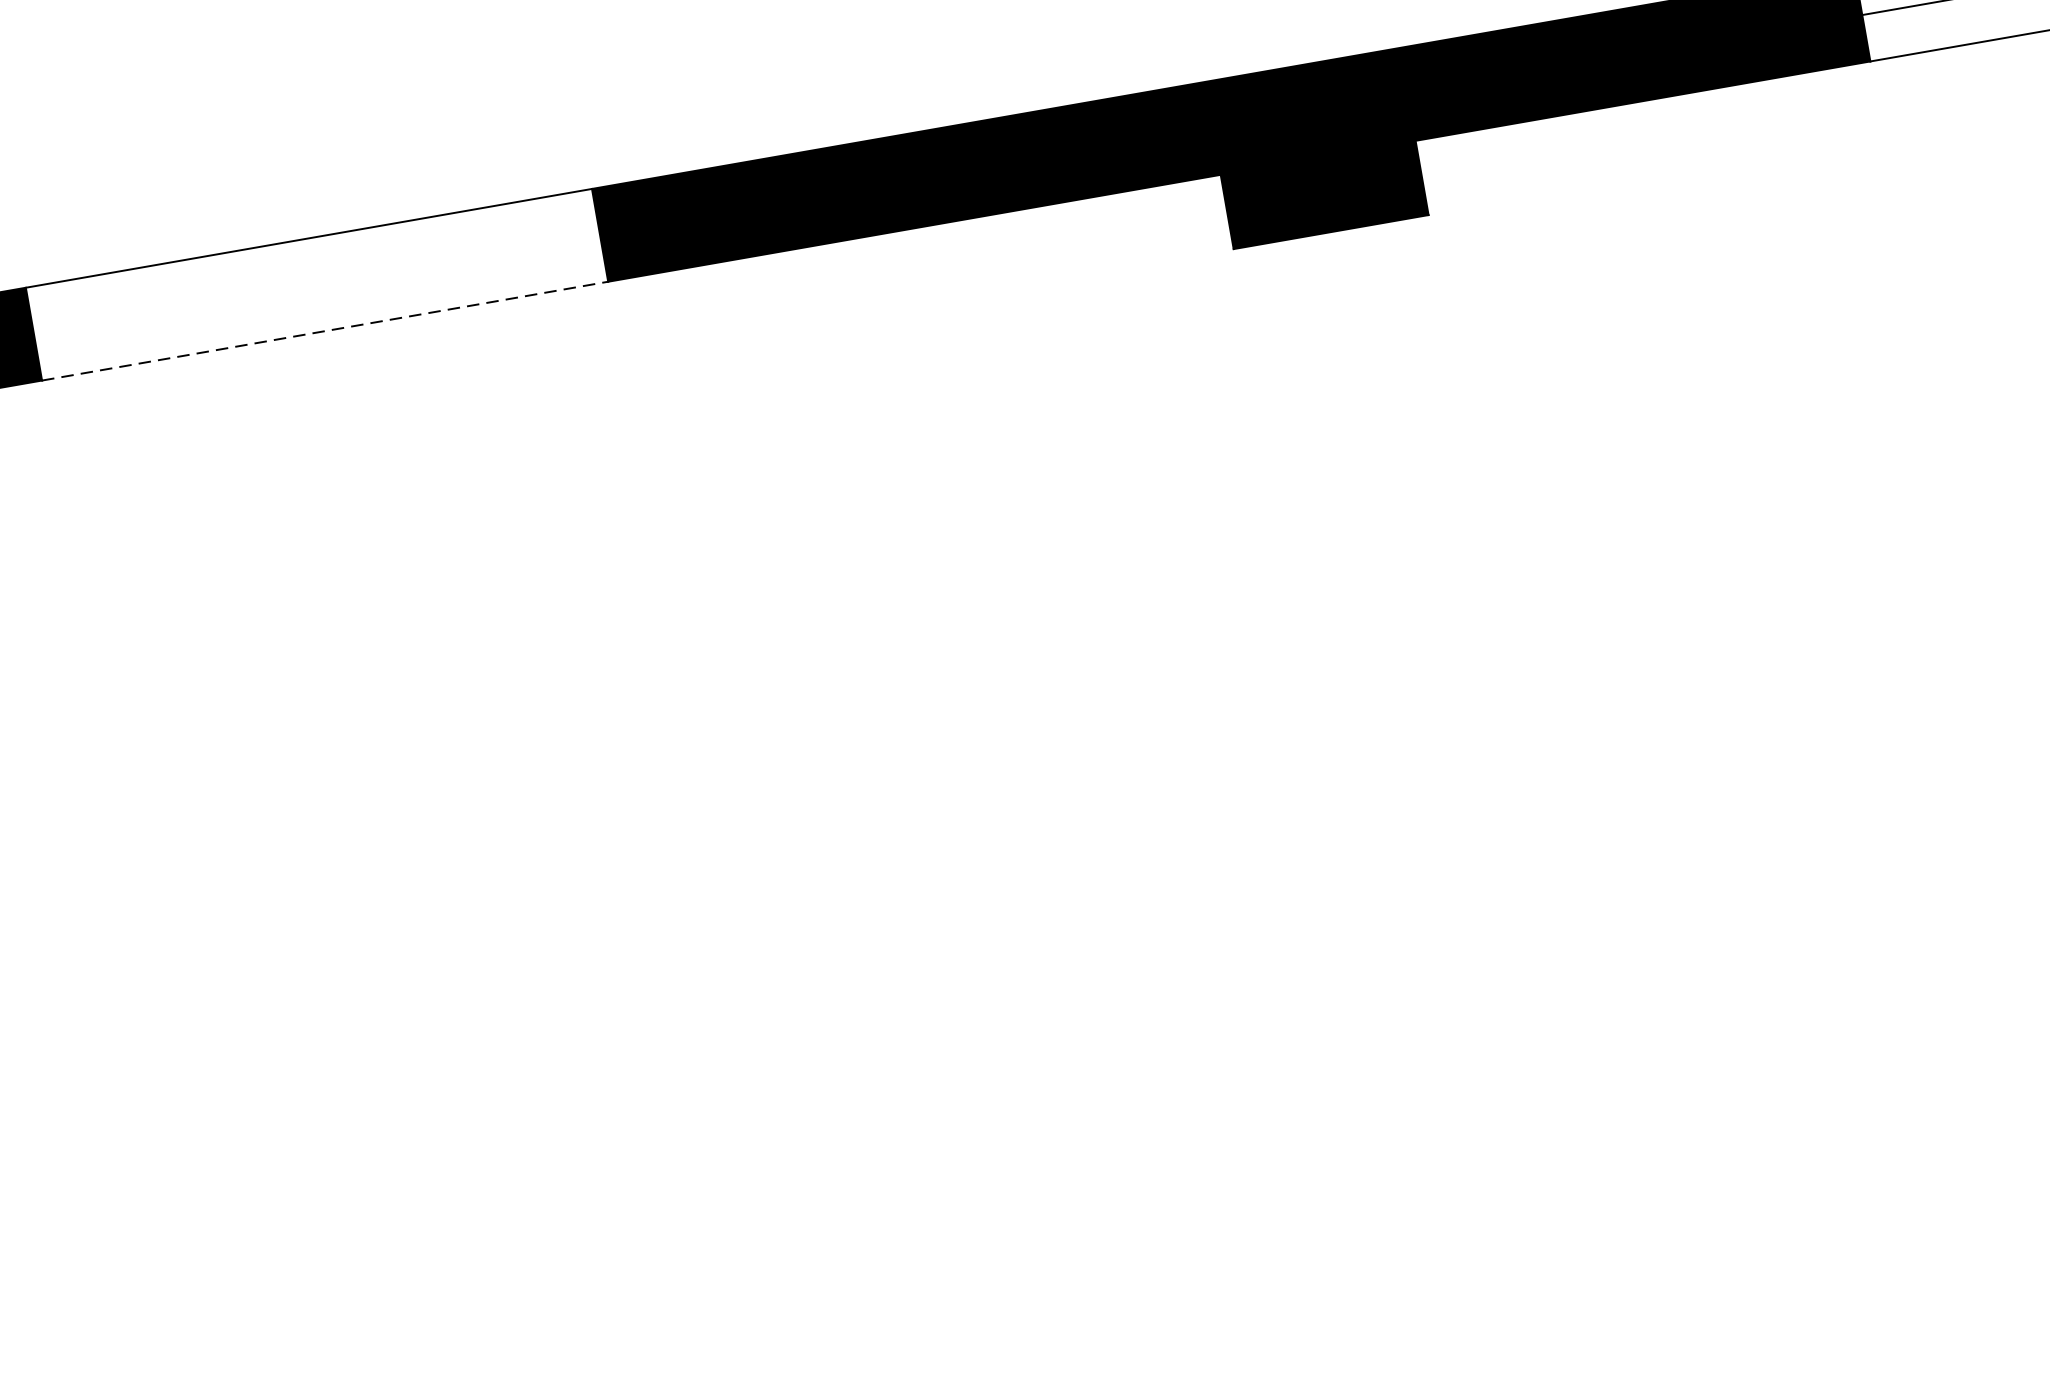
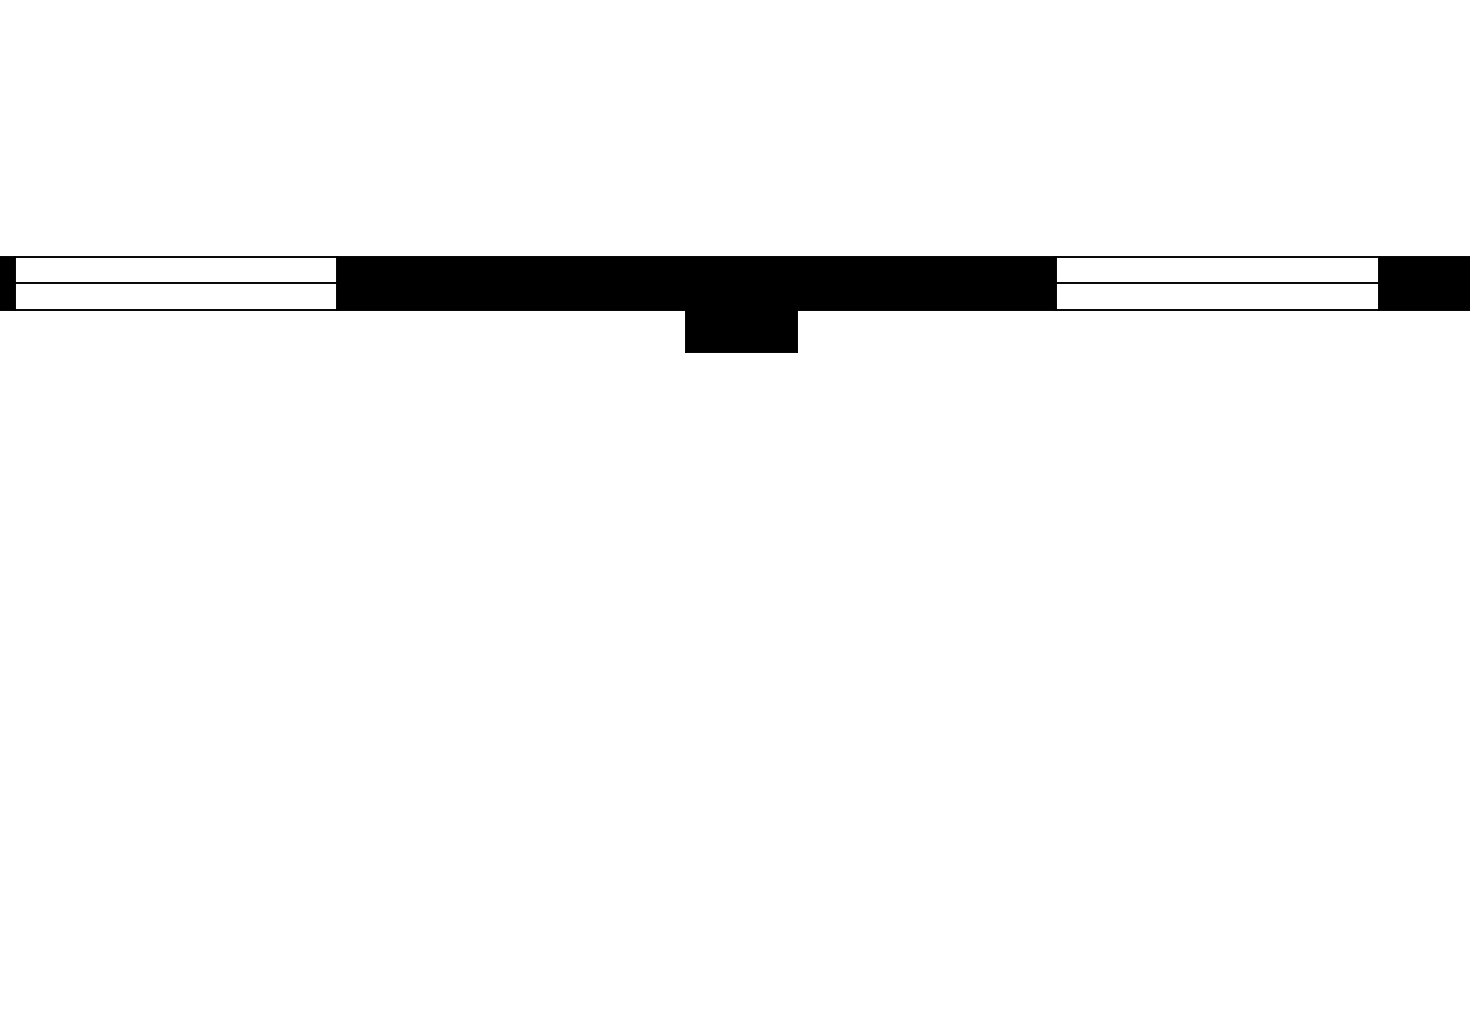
line: (317, 284) -> (176, 283), added
line: (325, 330) -> (176, 309), dashed -> solid

